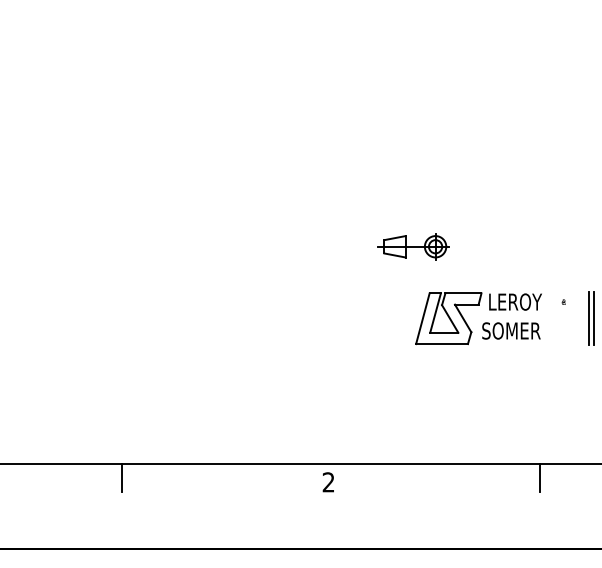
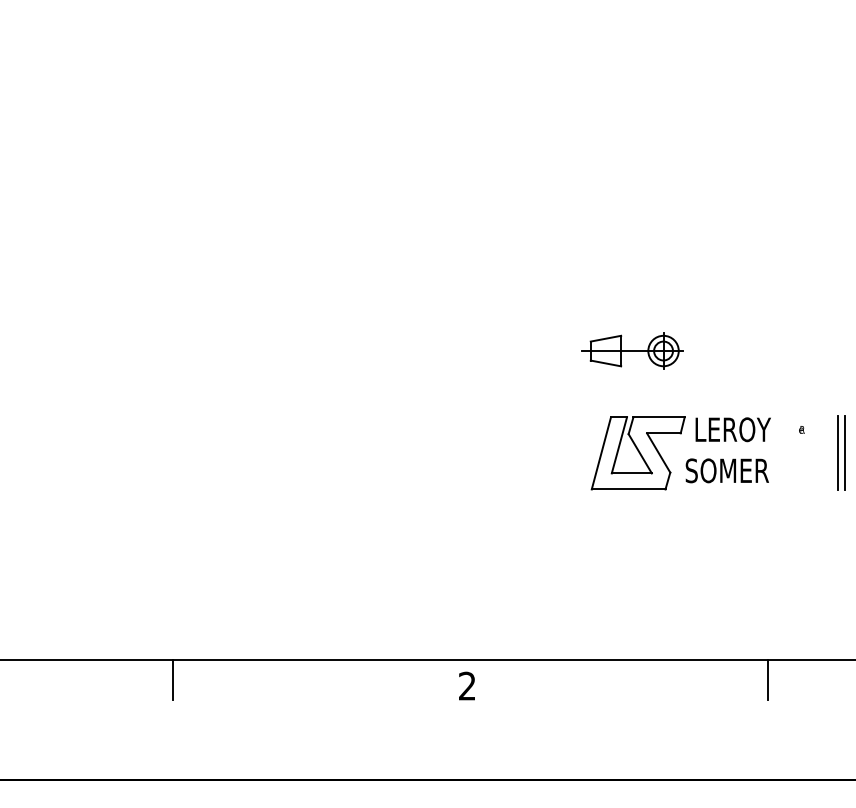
part: (413, 246) -> (632, 350), moved

